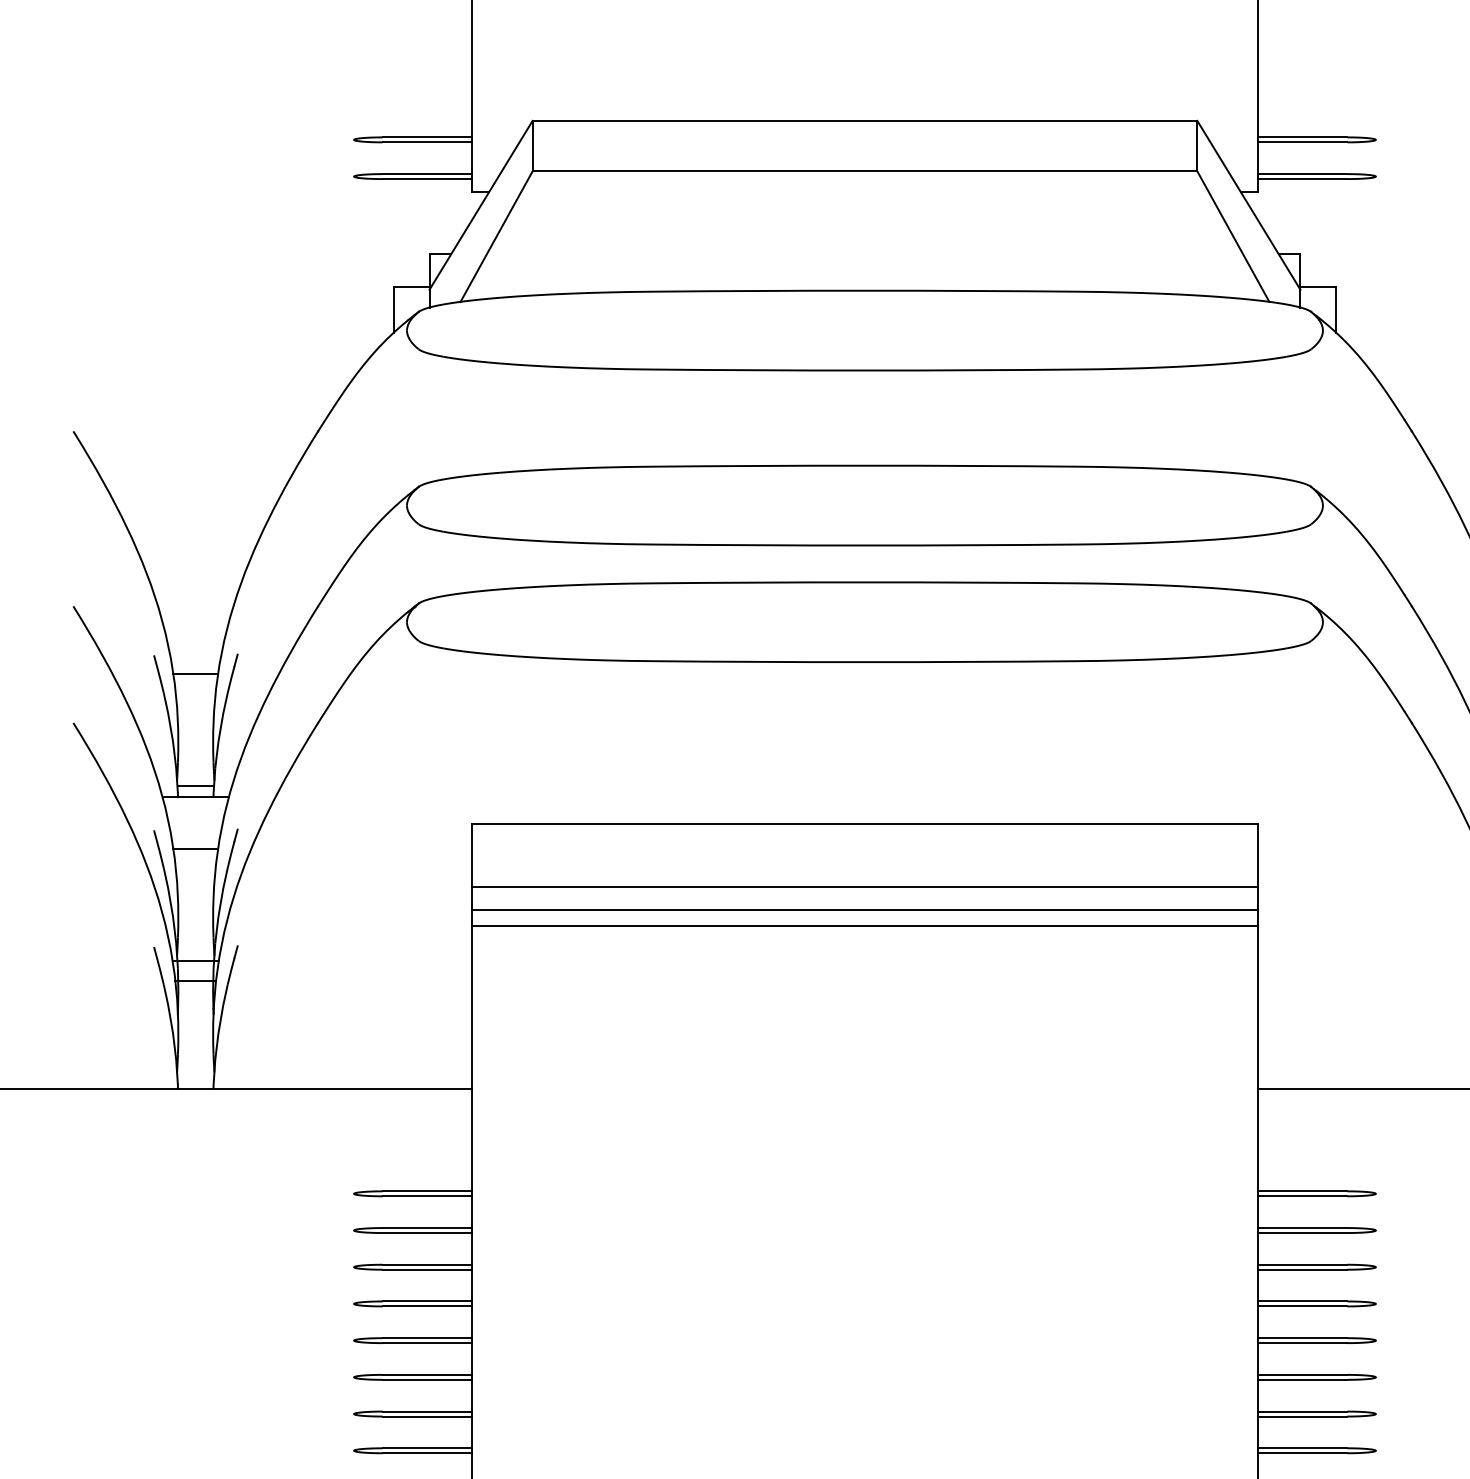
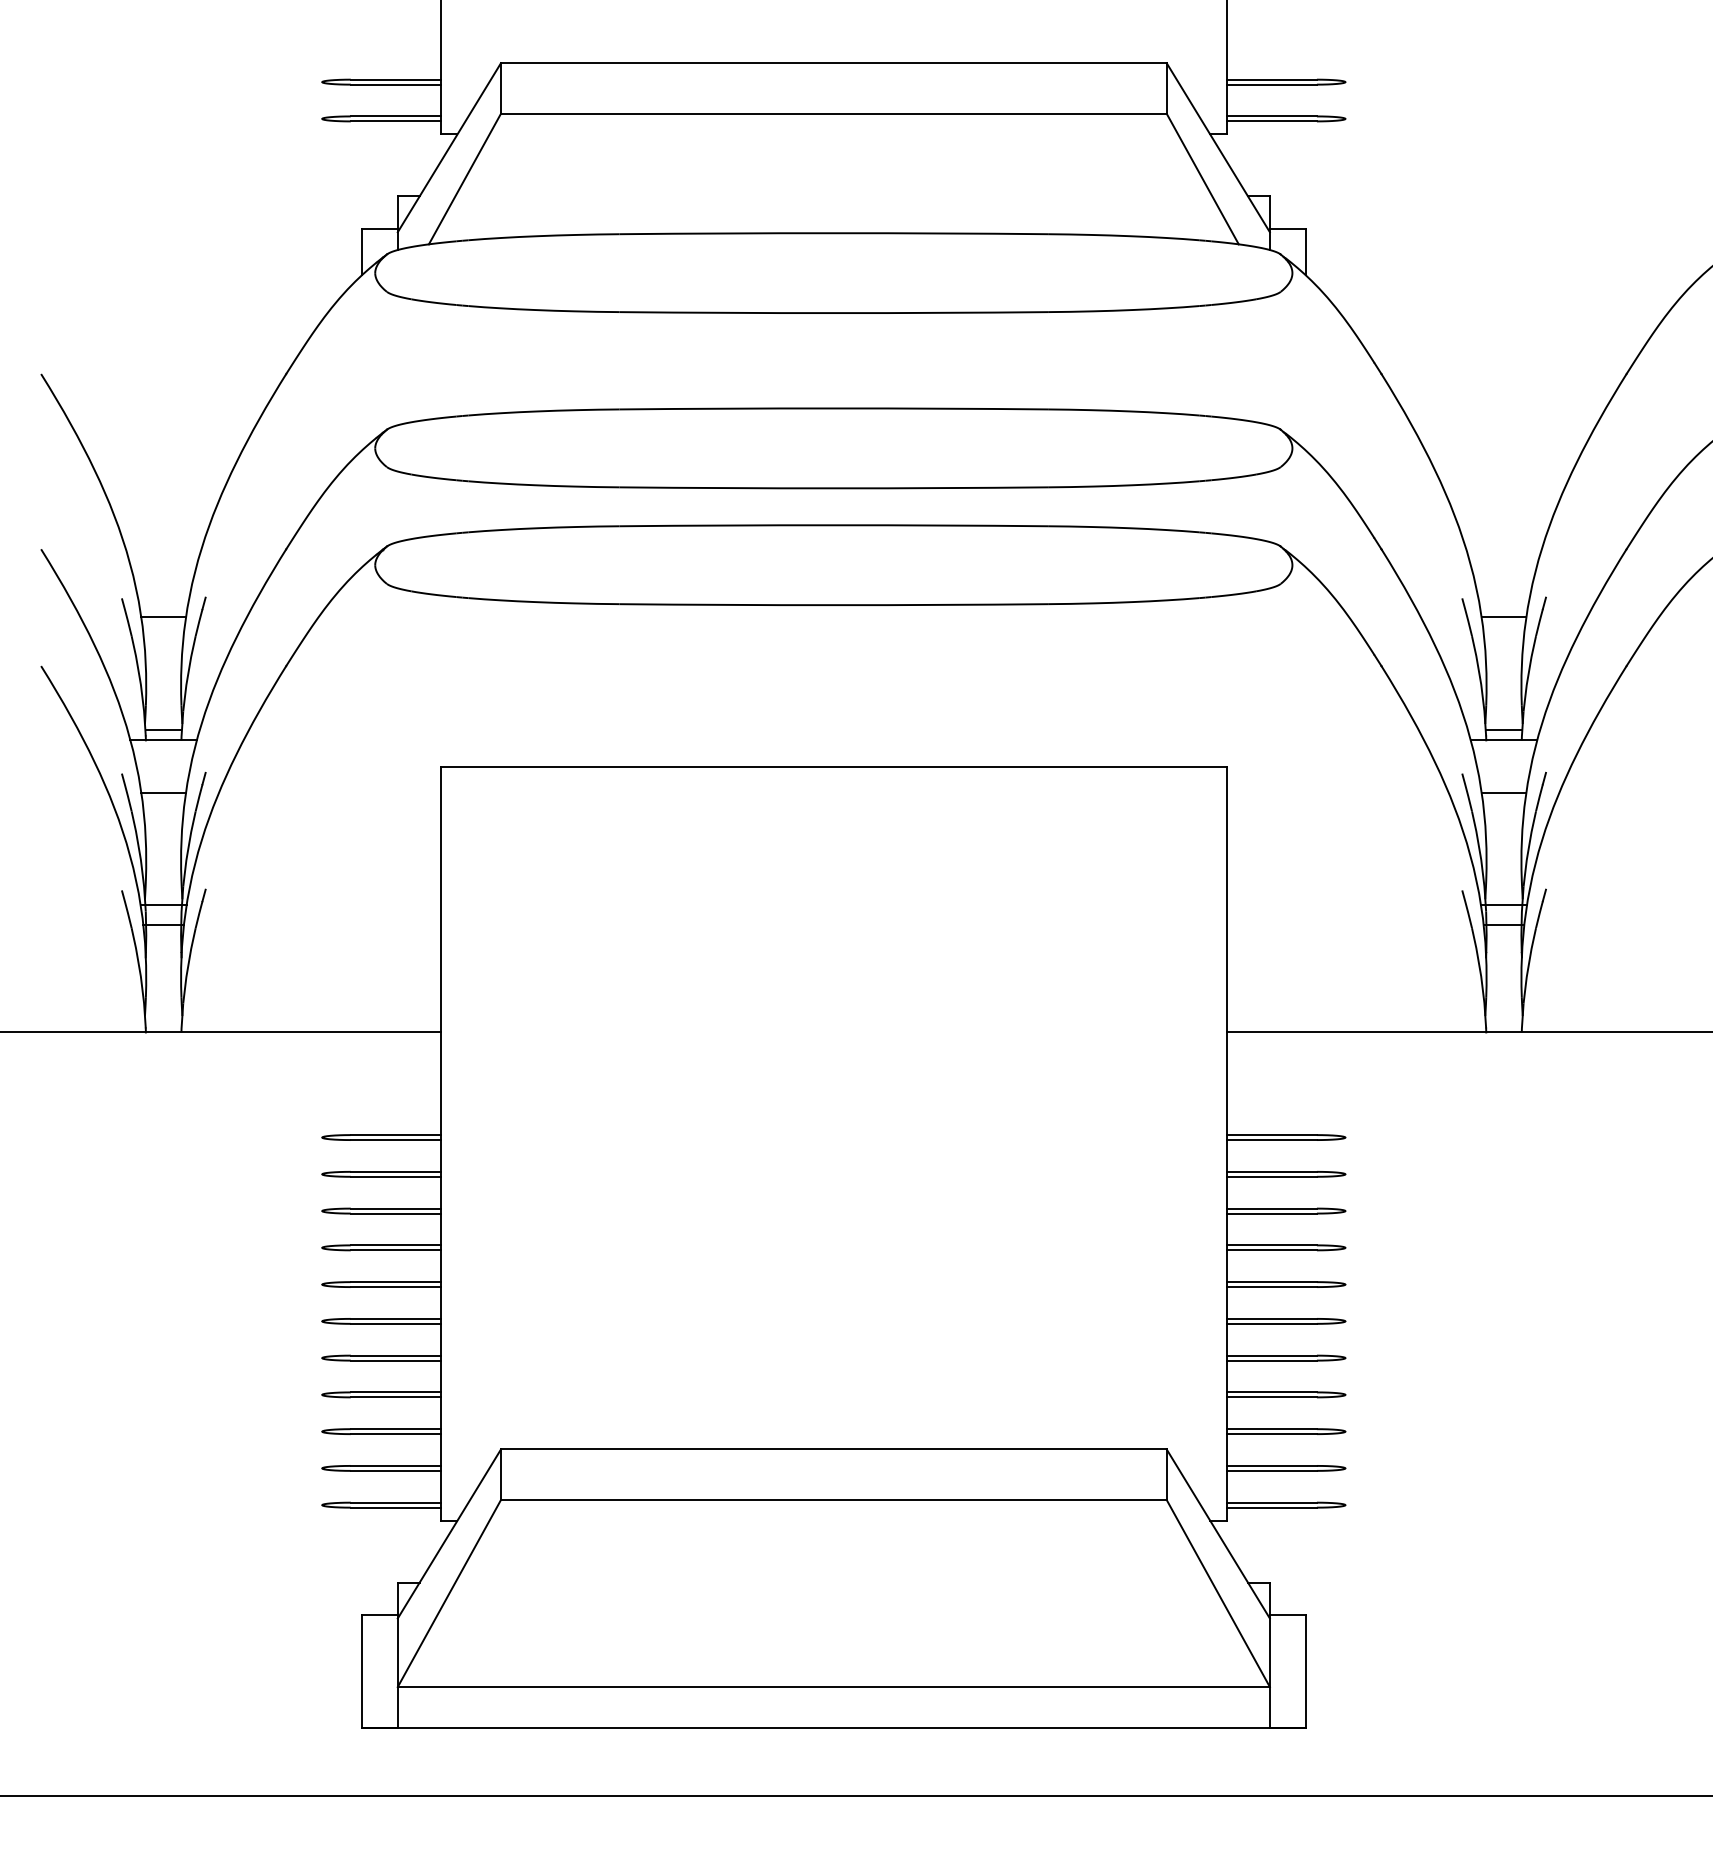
line: (864, 887) -> (833, 830), removed
line: (864, 910) -> (833, 853), removed
line: (864, 926) -> (833, 869), removed

